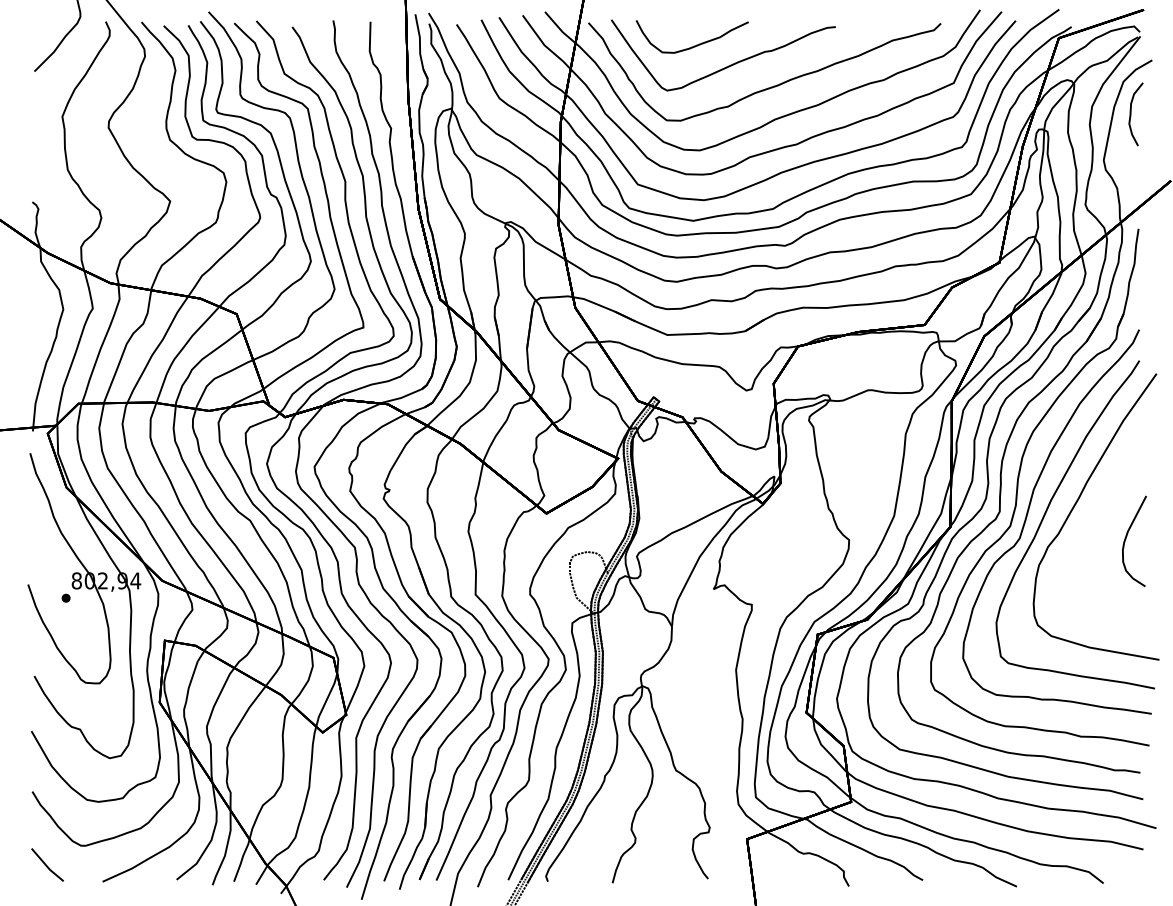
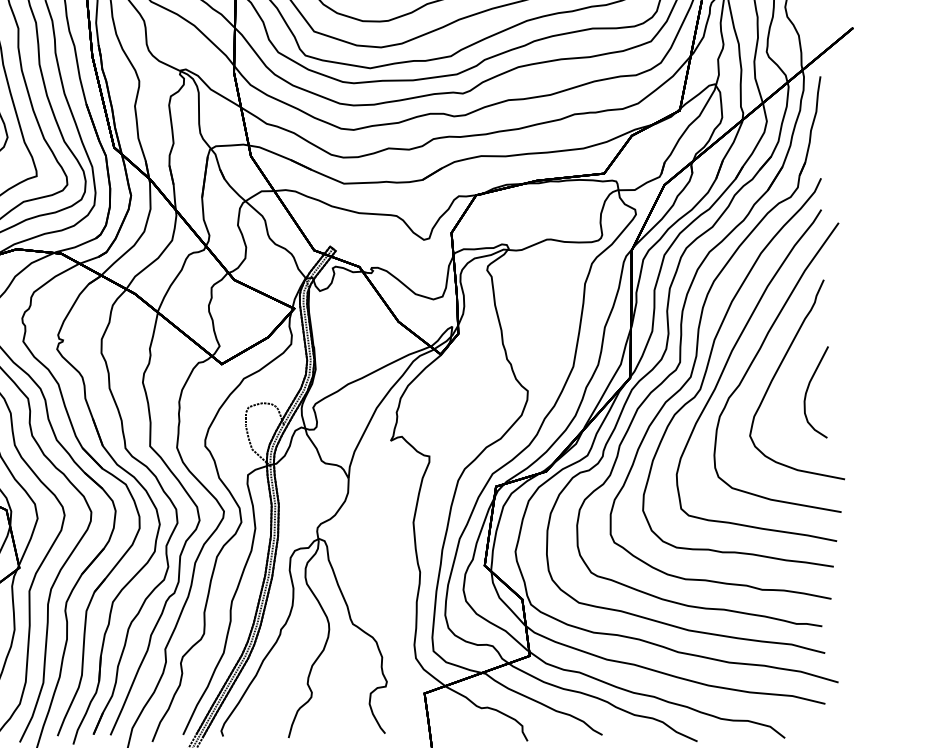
part: (1097, 519) -> (778, 370), added

